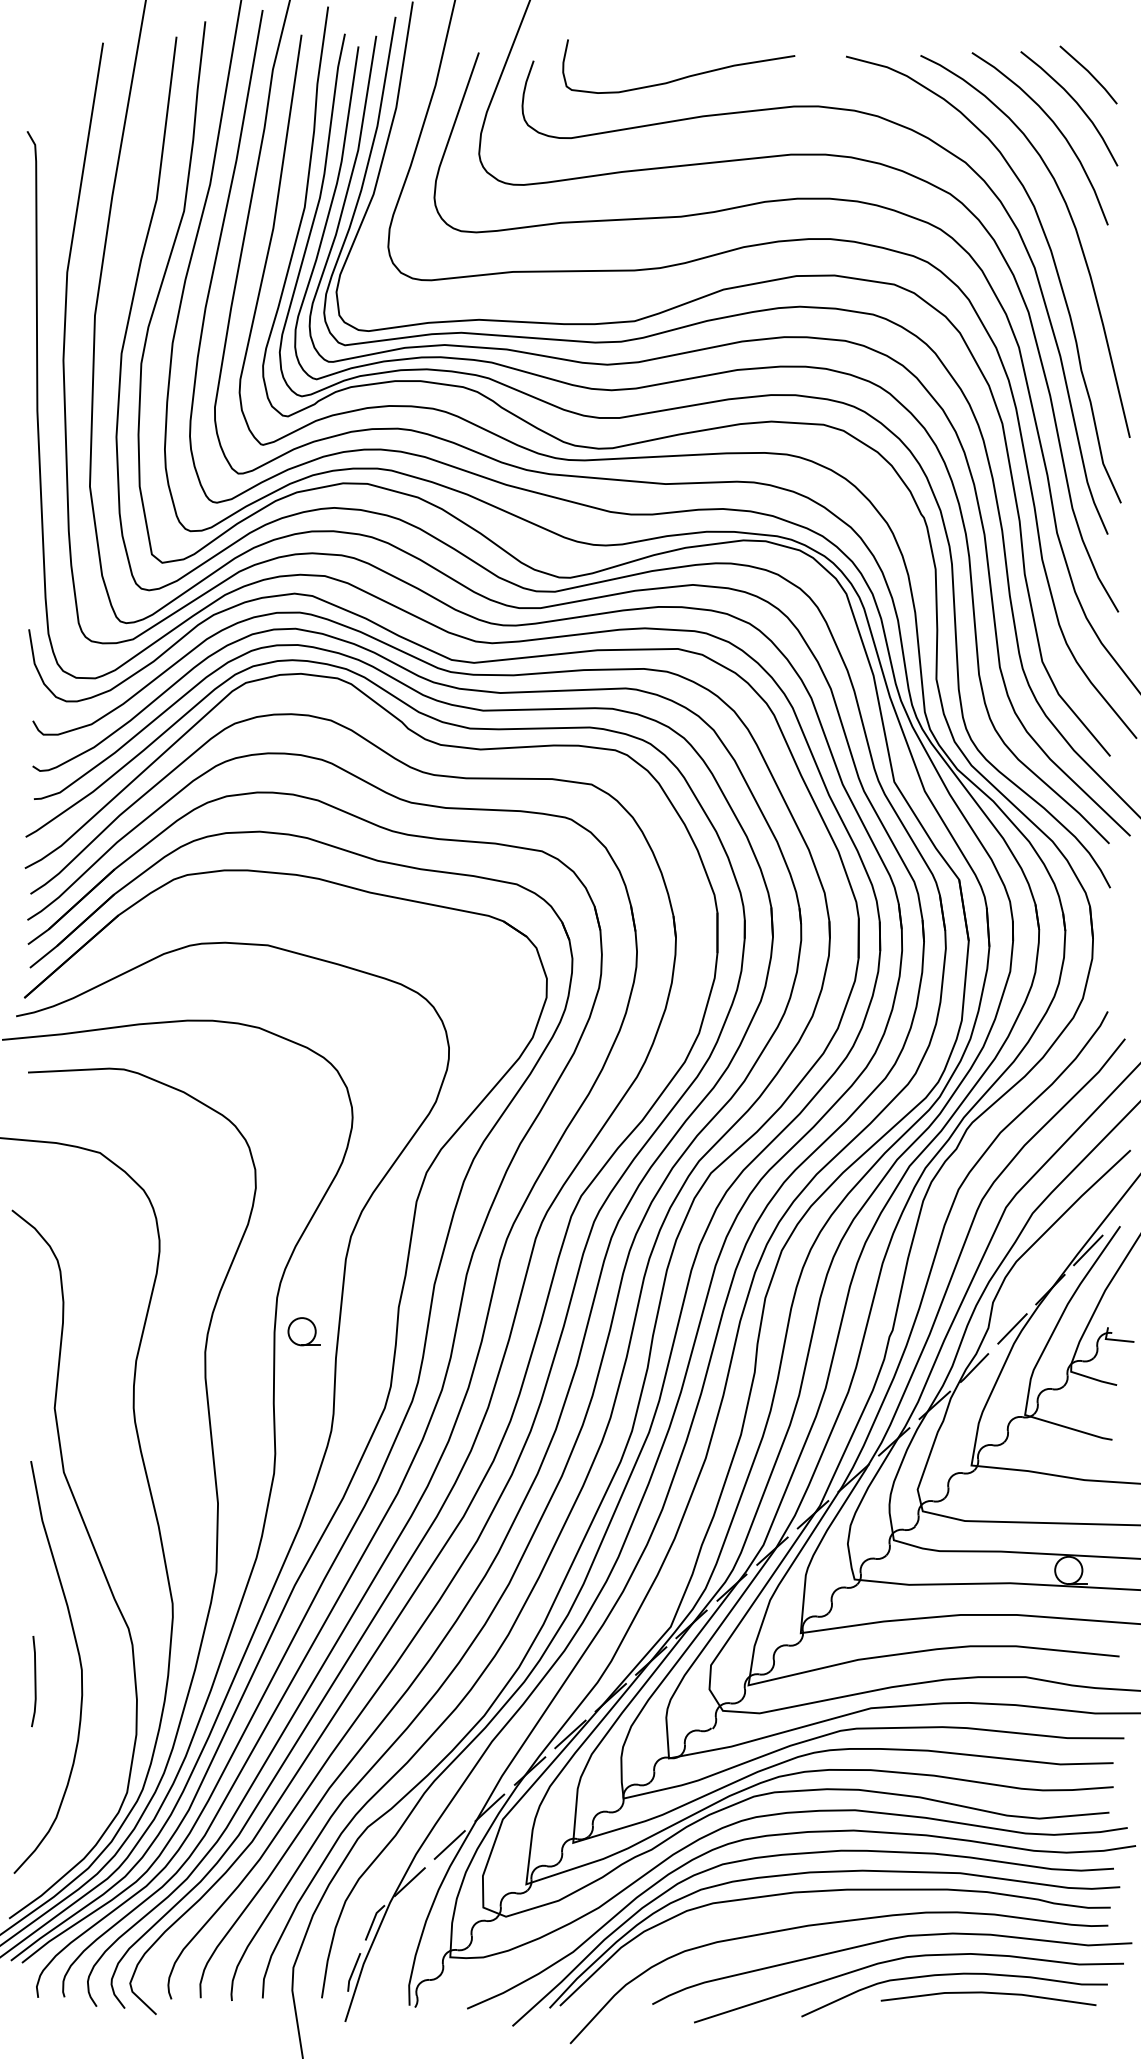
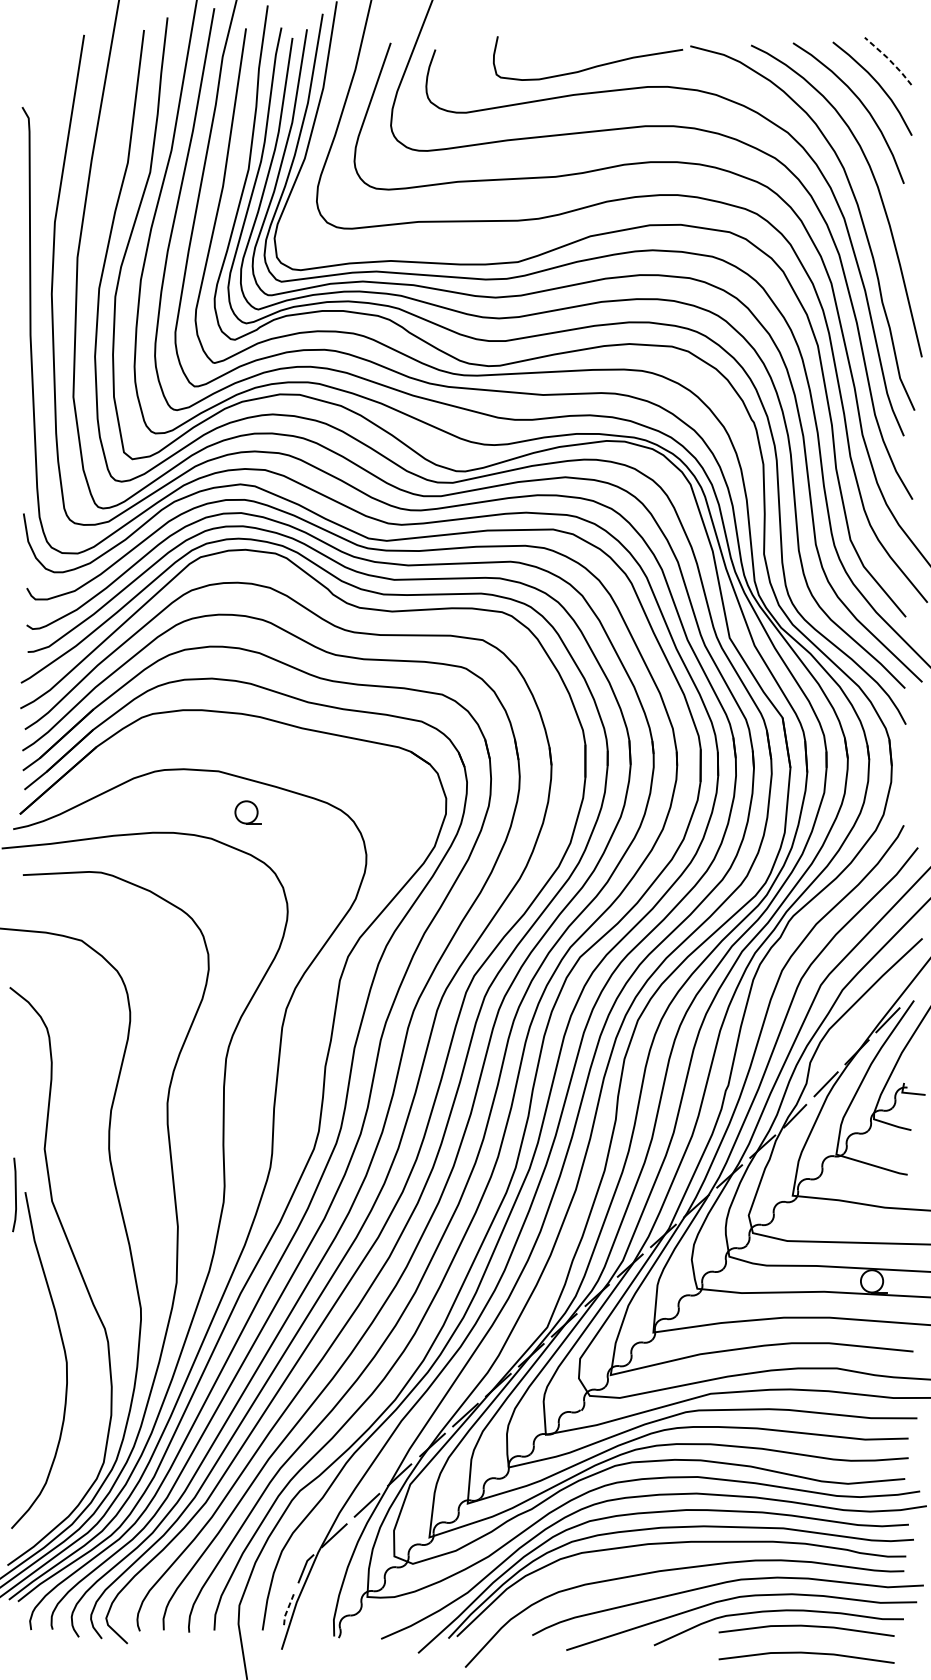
line: (1089, 73) -> (888, 59), solid -> dashed
curve: (681, 77) -> (590, 67), moved
part: (303, 1331) -> (247, 812), moved
line: (34, 1681) -> (15, 1194), moved
line: (352, 1972) -> (287, 1609), solid -> dashed
line: (988, 2026) -> (806, 1653), added

